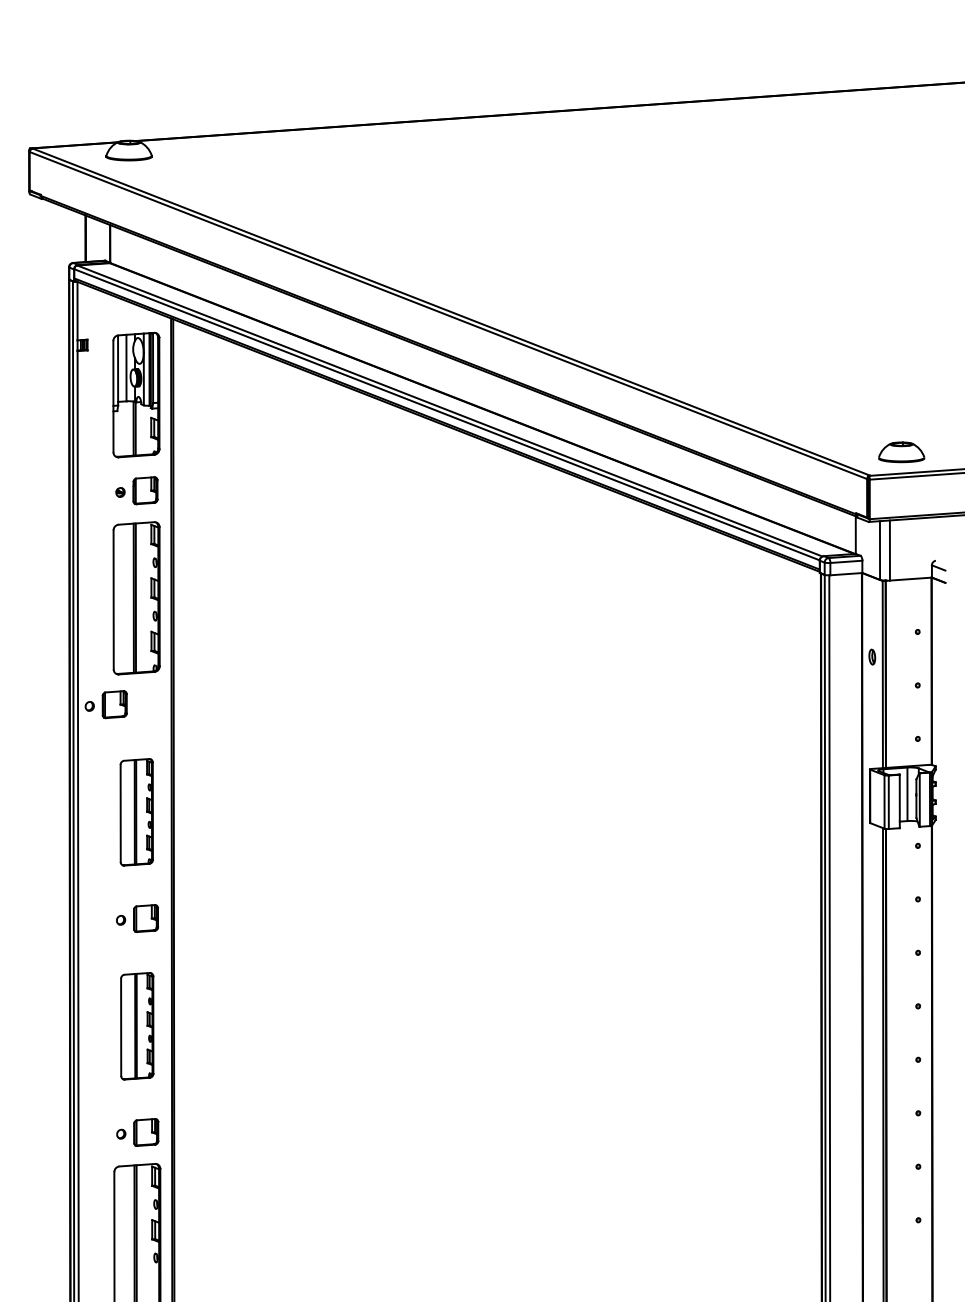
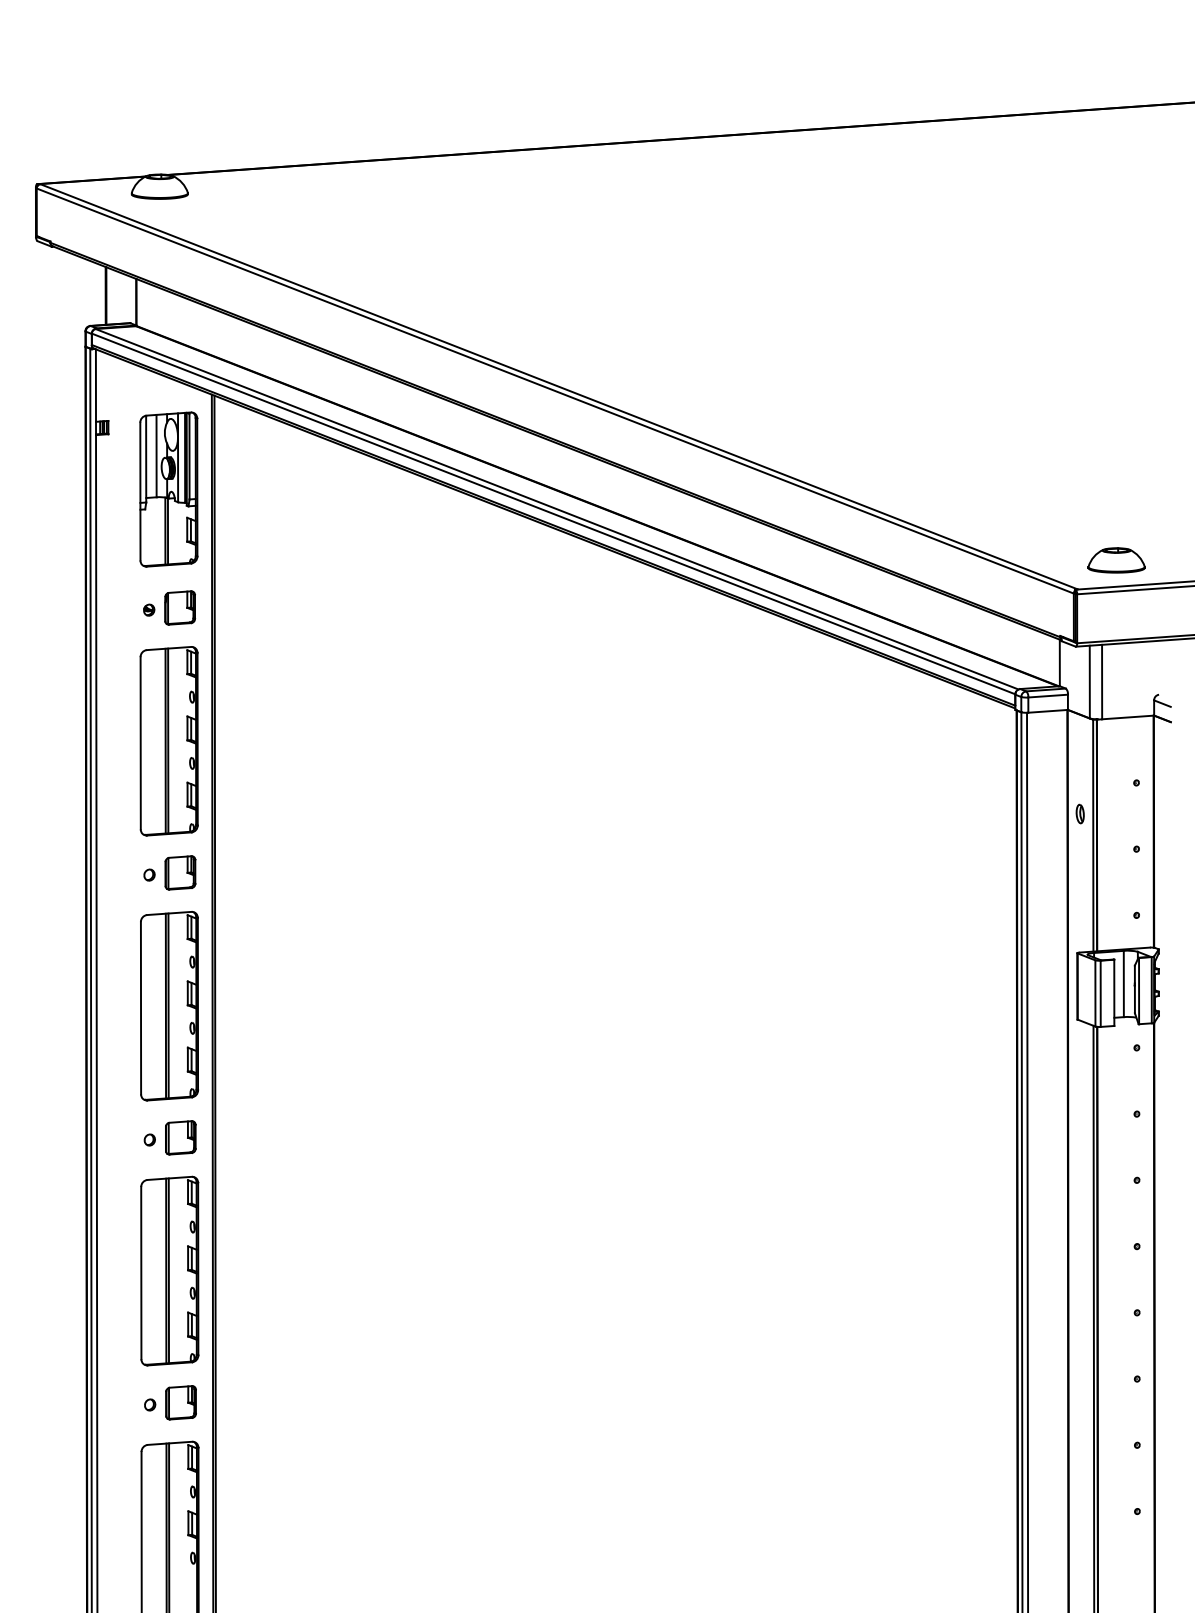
part: (105, 704) -> (168, 872), moved
part: (136, 812) -> (168, 1006), size x1.43
part: (137, 1026) -> (170, 1271), size x1.43

